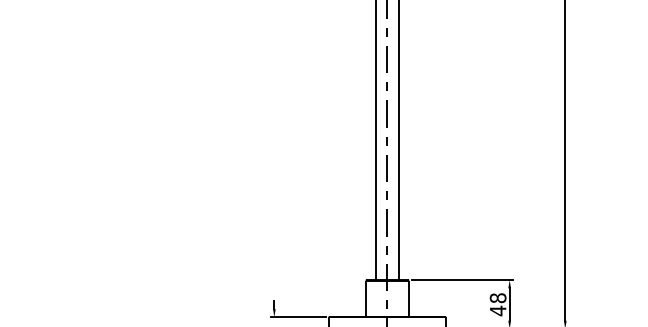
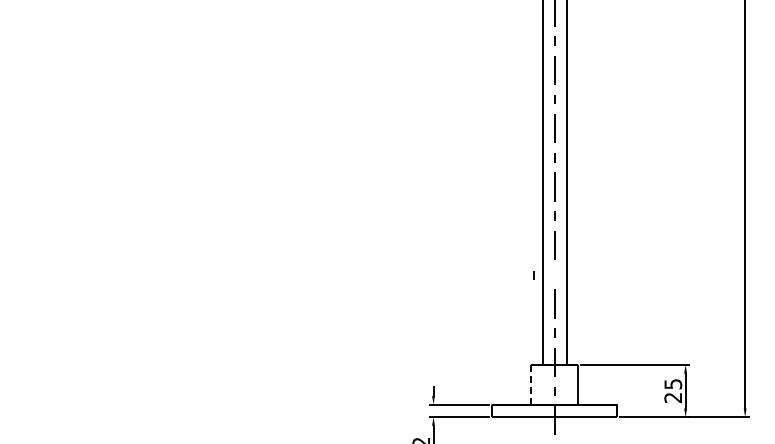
line: (387, 195) -> (533, 275), moved
line: (365, 299) -> (531, 385), solid -> dashed
text: (498, 304) -> (673, 391), 48 -> 25

